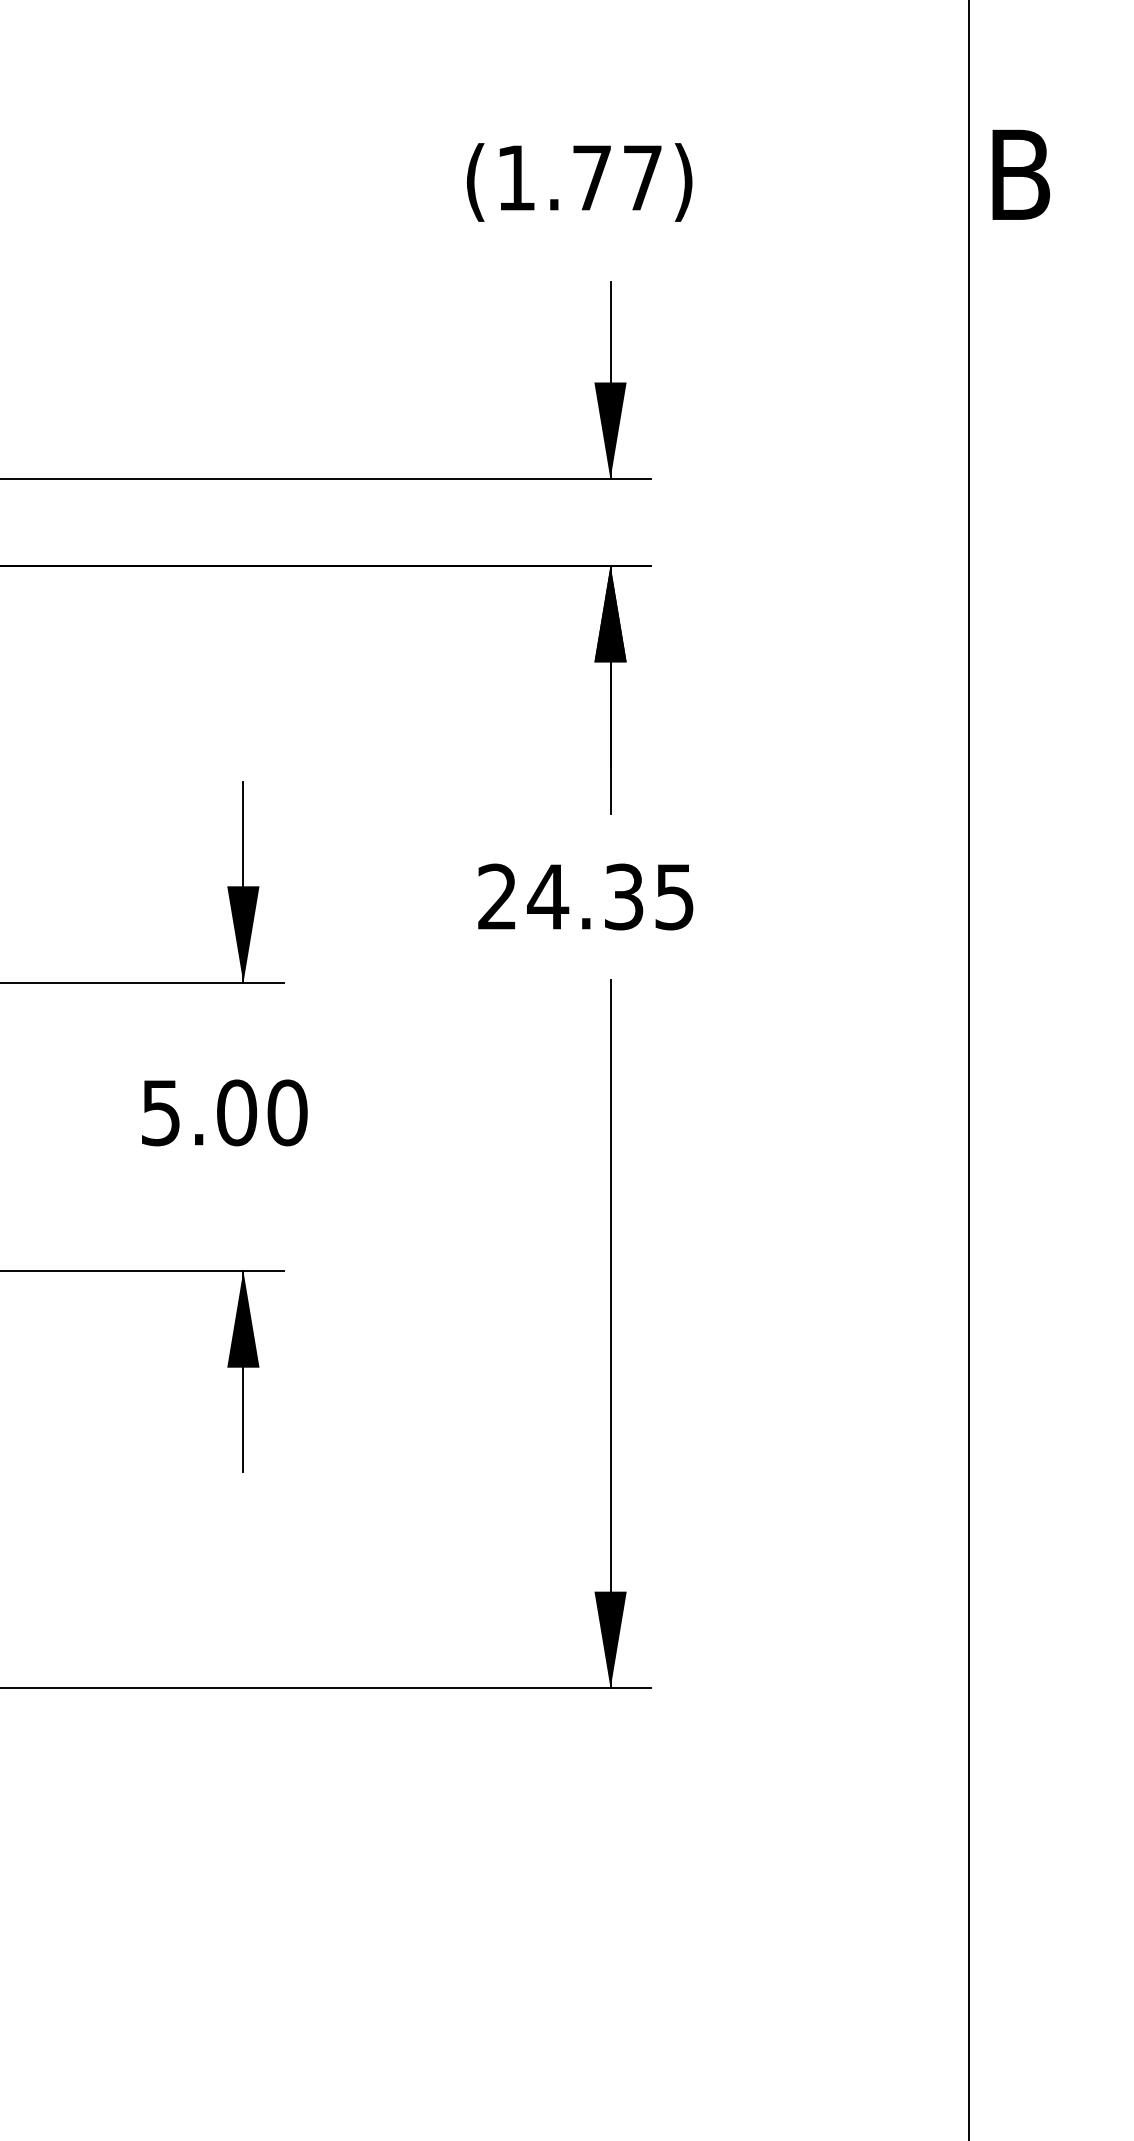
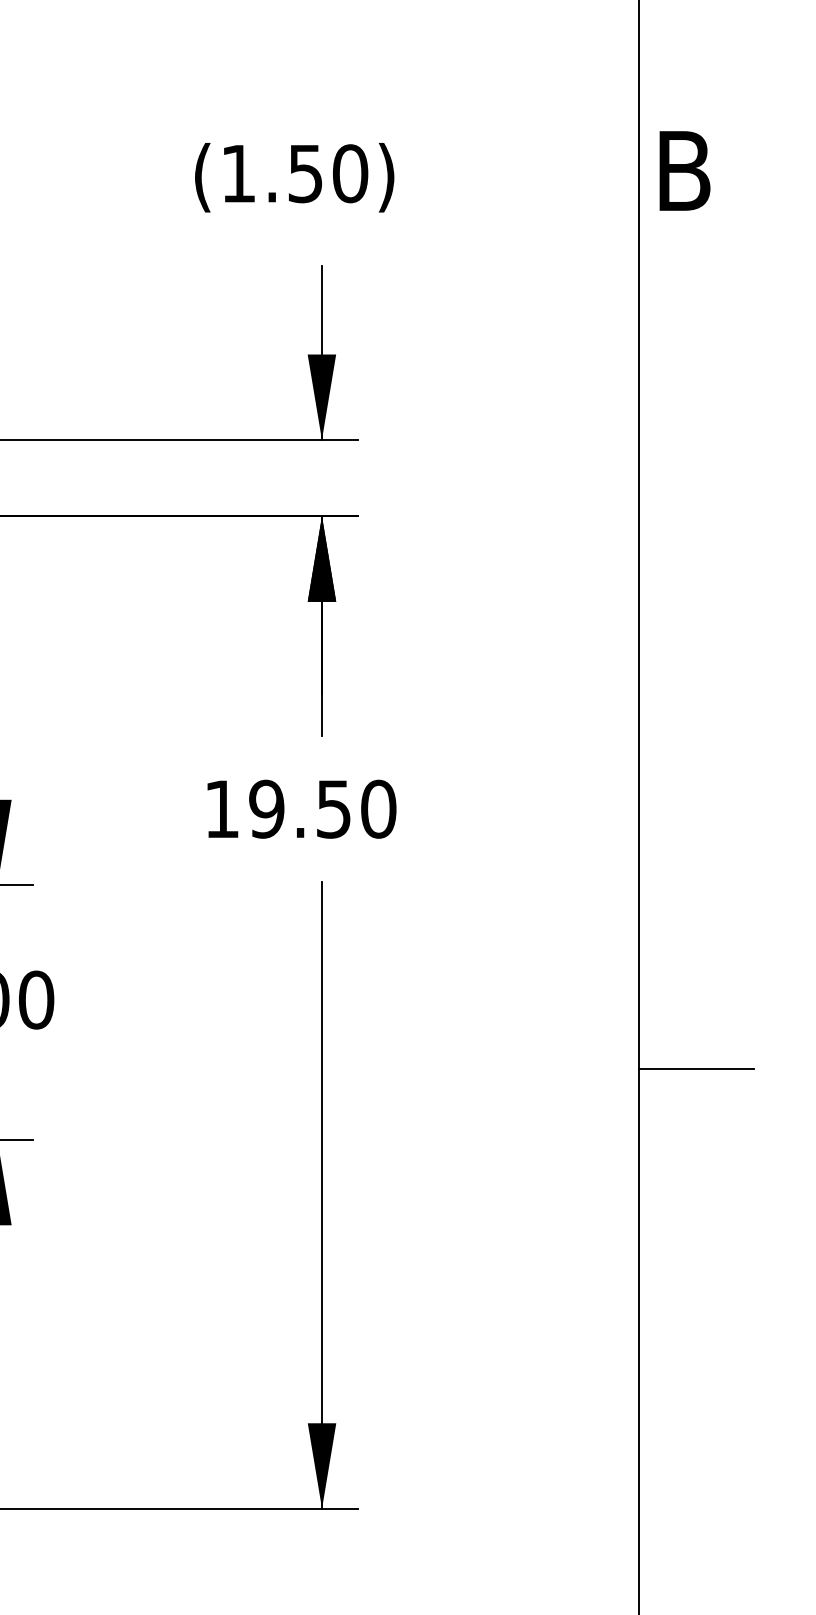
text: (617, 177) -> (328, 173), (1.77) -> (1.50)
text: (586, 896) -> (300, 808), 24.35 -> 19.50
line: (1034, 1191) -> (696, 1069), added

